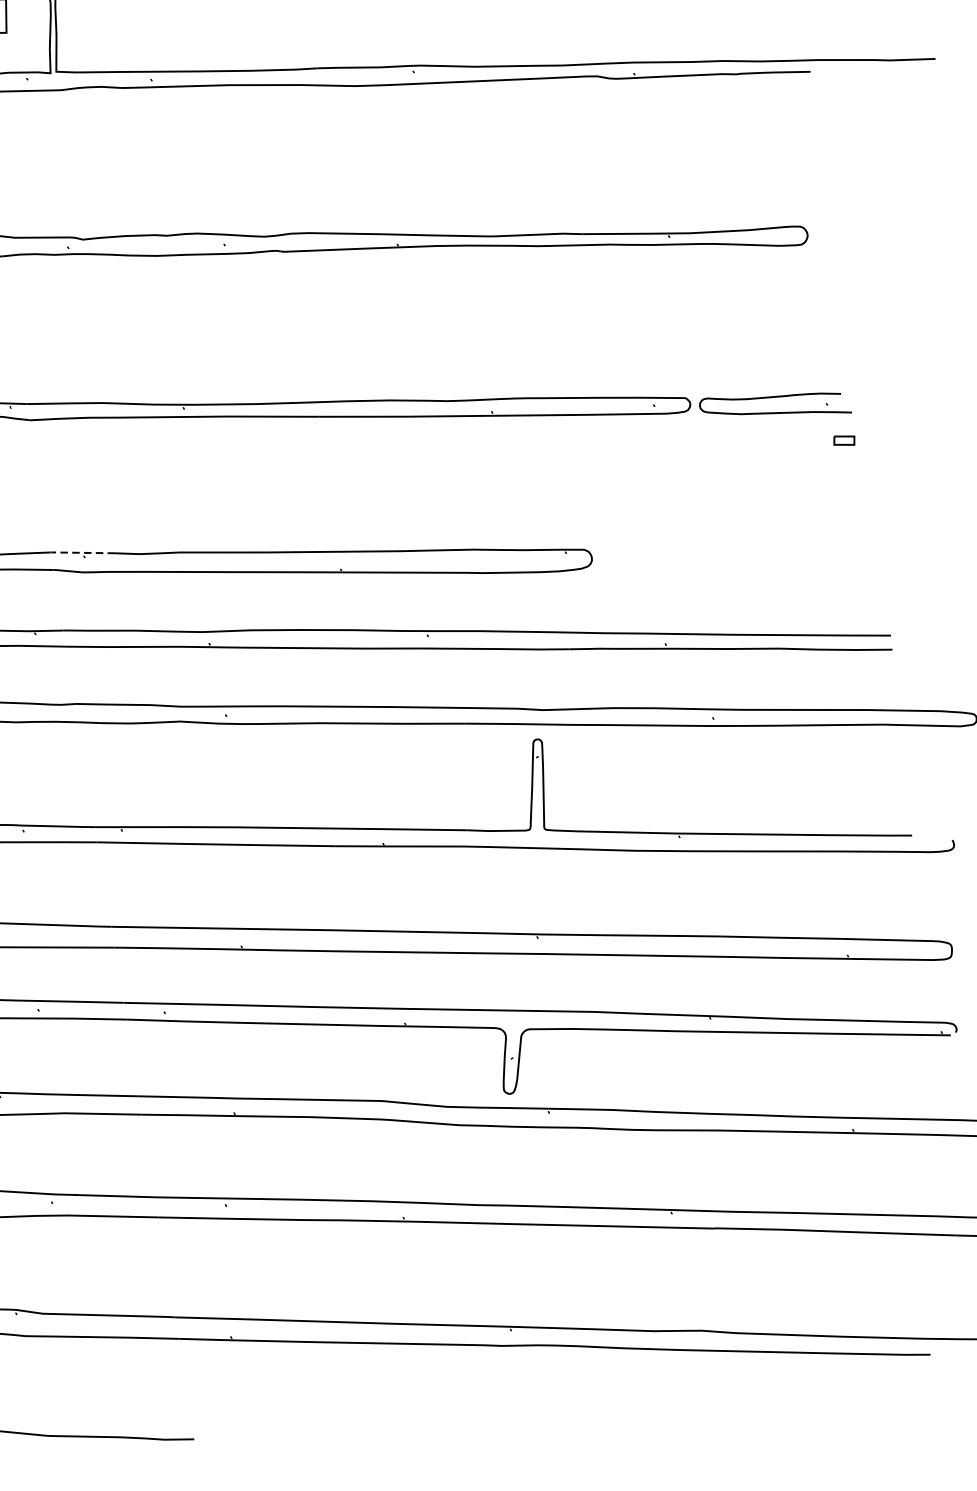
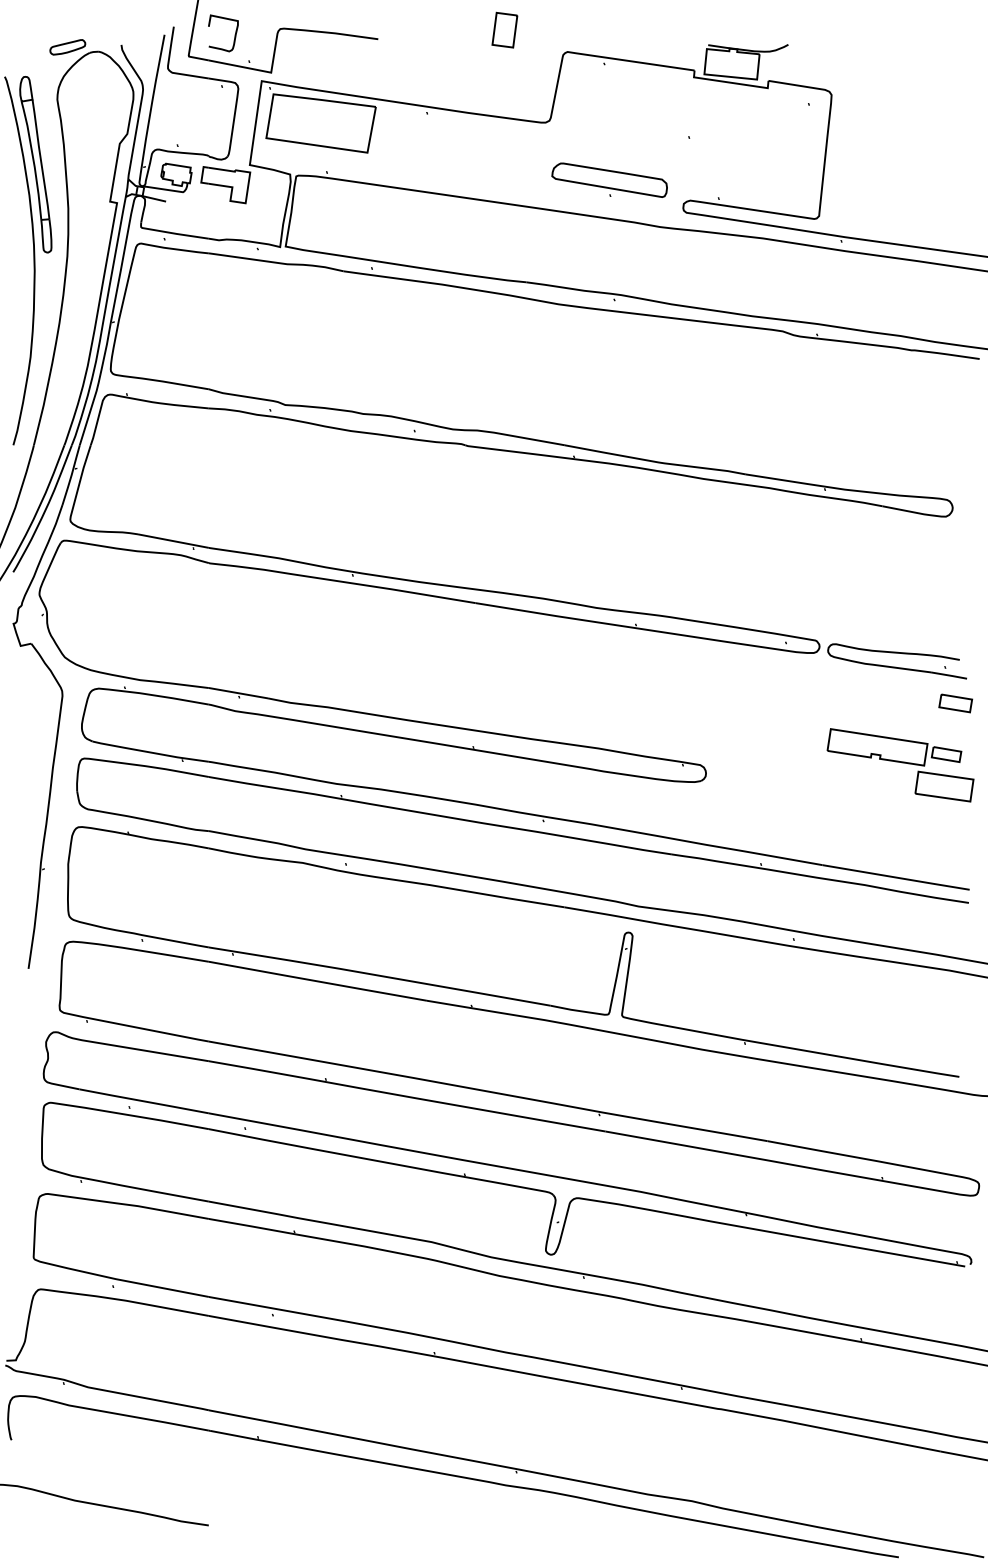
part: (844, 440) -> (955, 703), size x1.67
part: (796, 515) -> (900, 765), added
line: (81, 553) -> (237, 693), dashed -> solid

